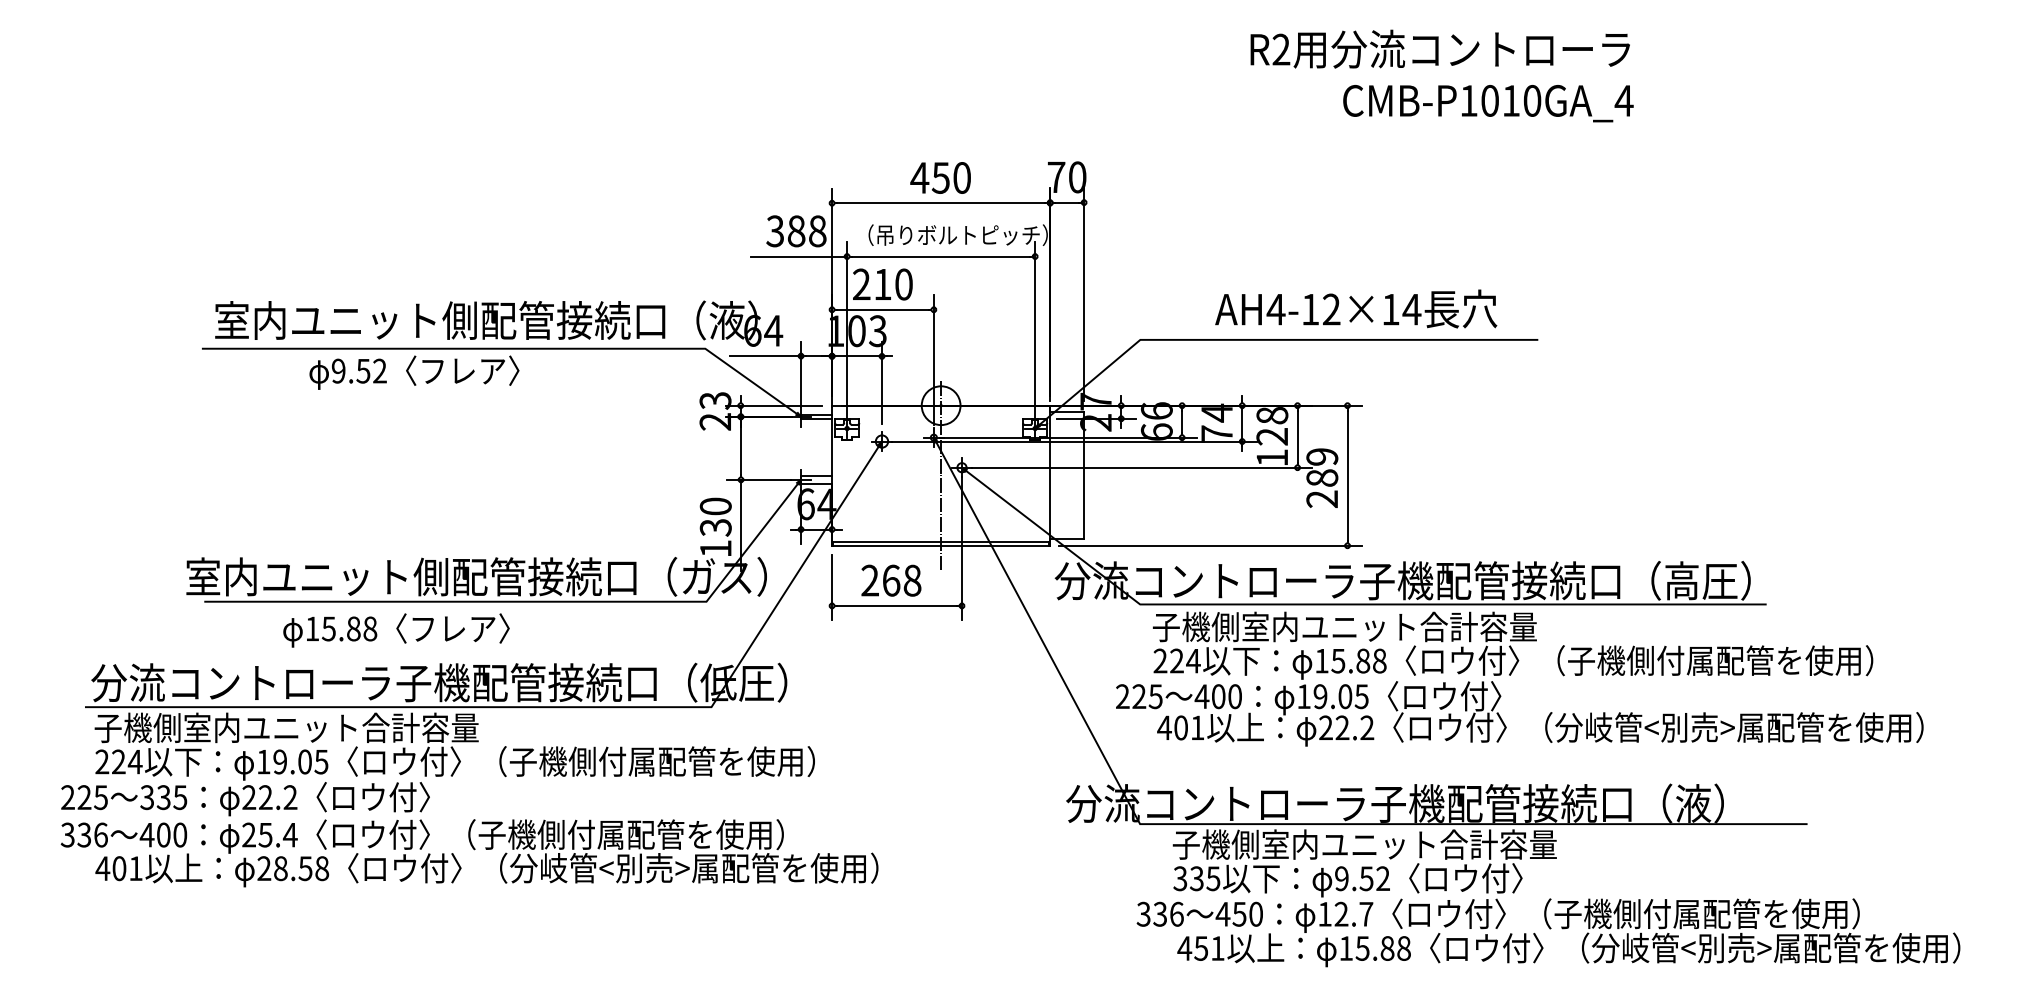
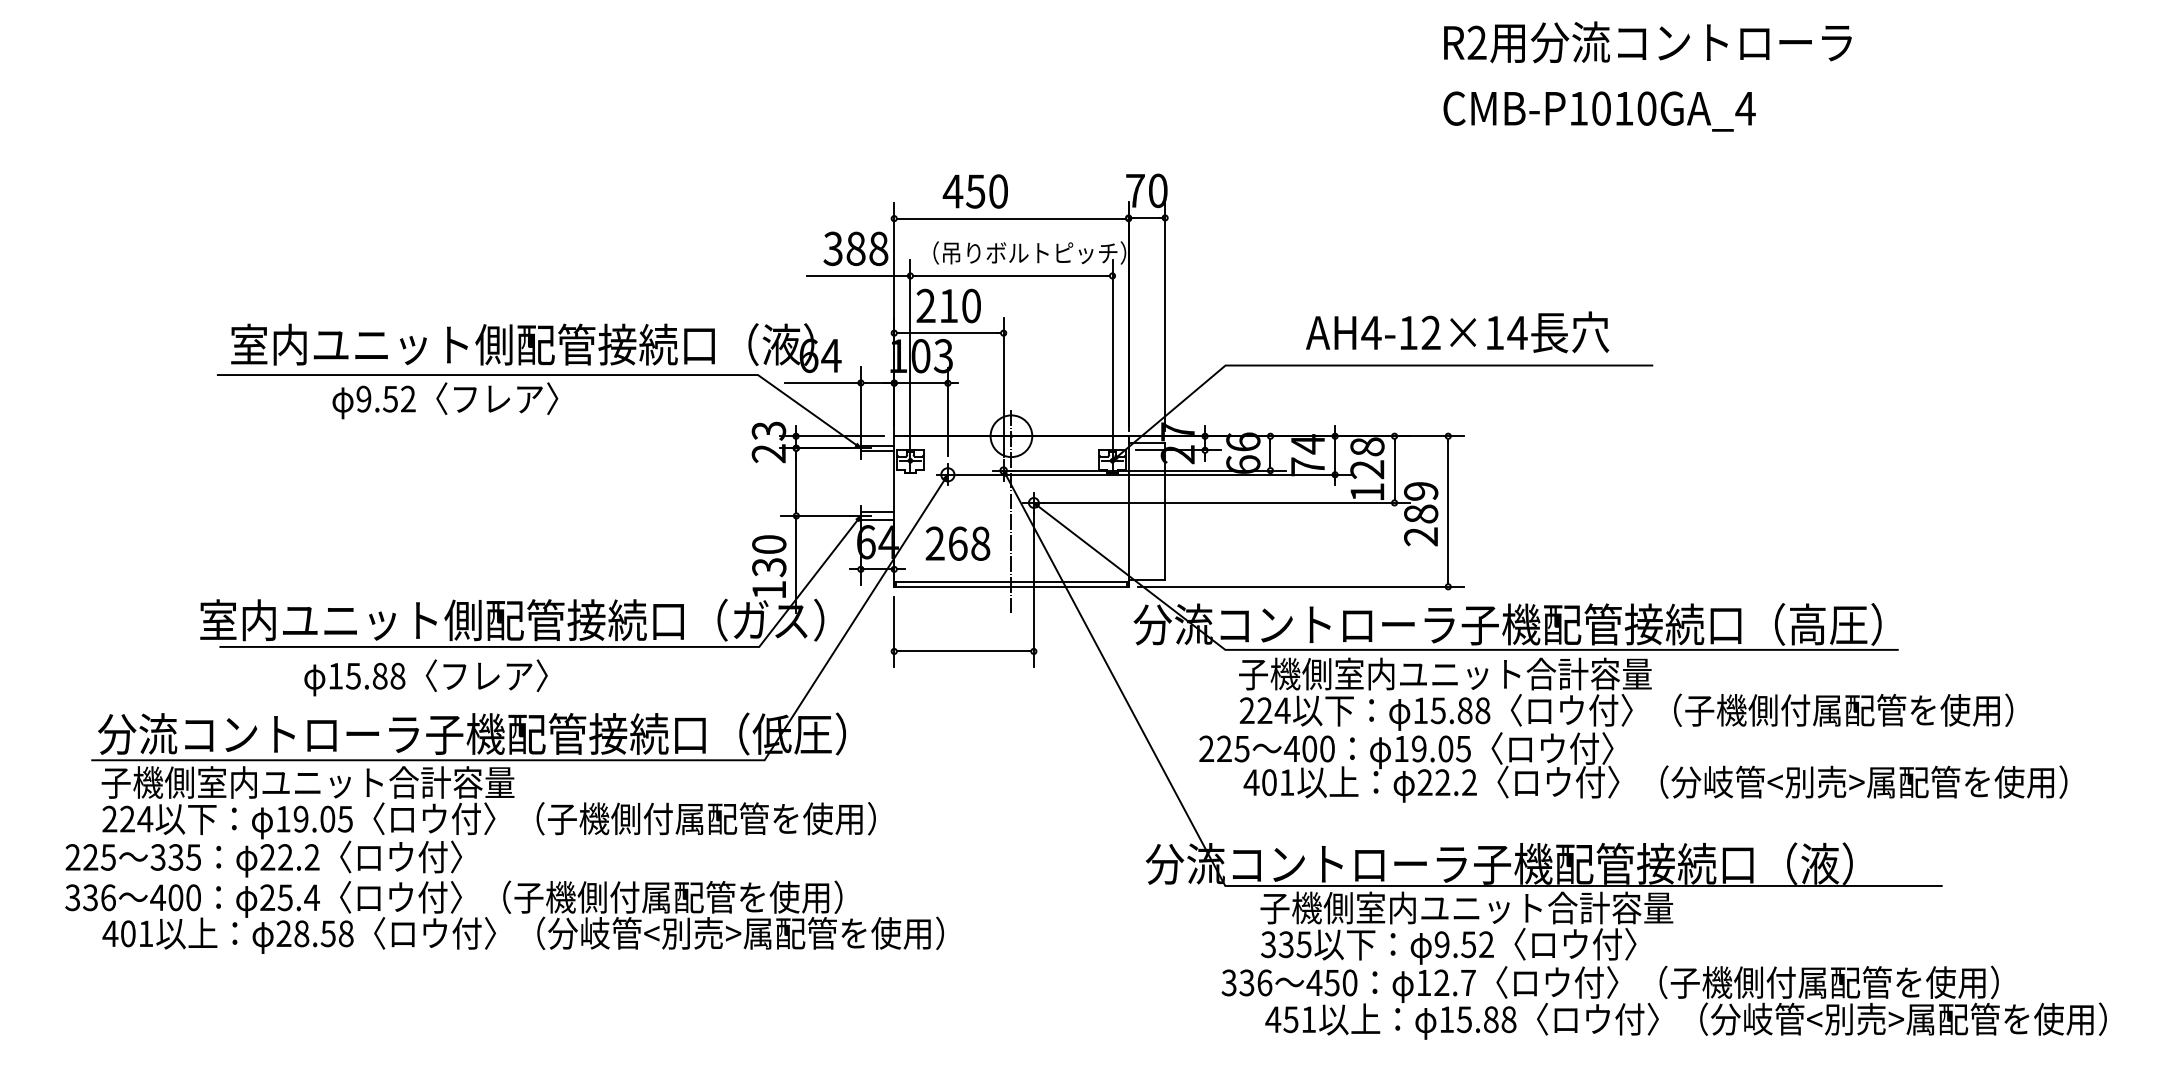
text: (1439, 48) -> (1647, 41), moved
text: (940, 177) -> (975, 190), moved
text: (891, 580) -> (958, 543), moved

